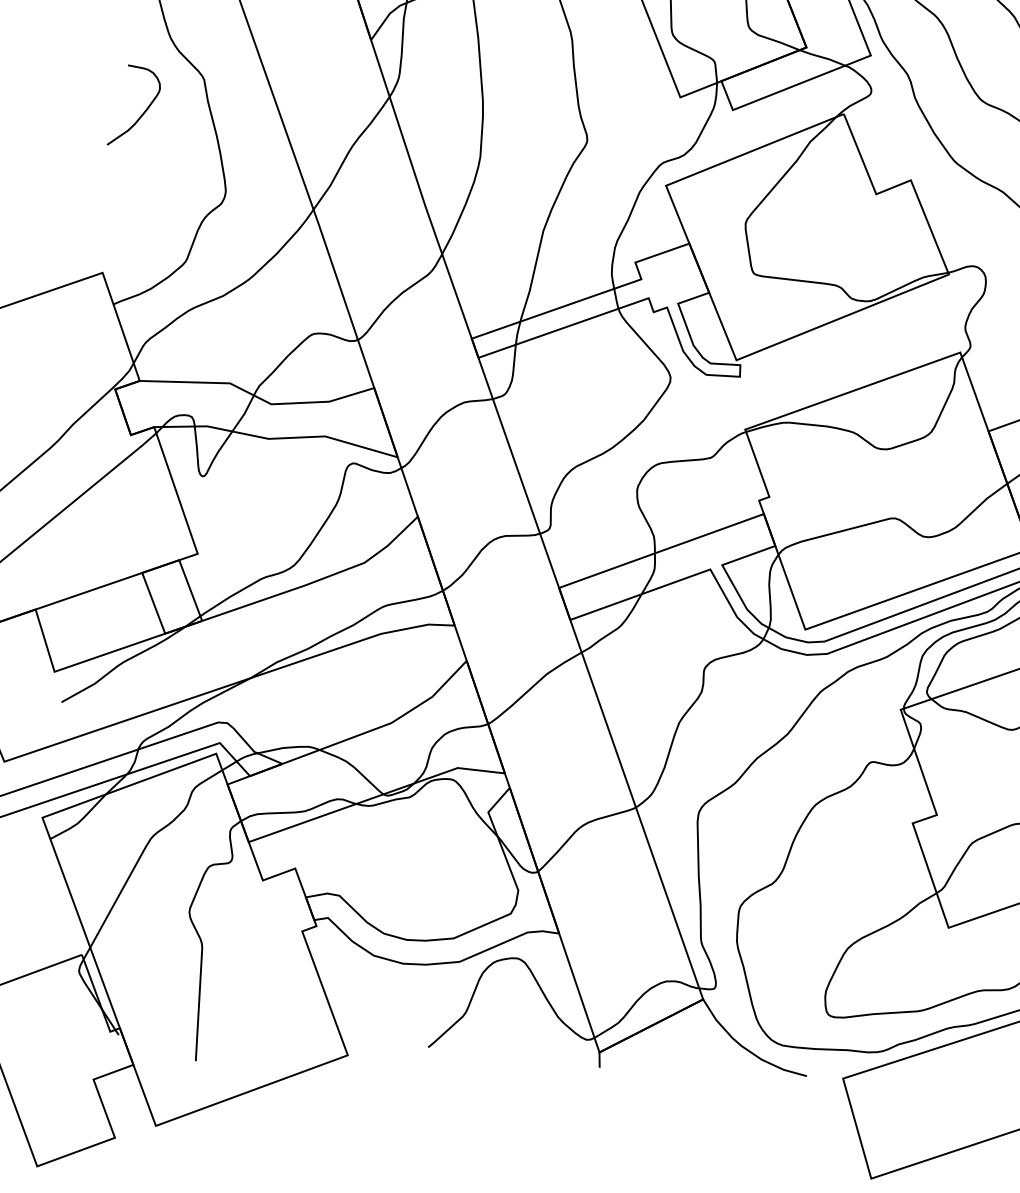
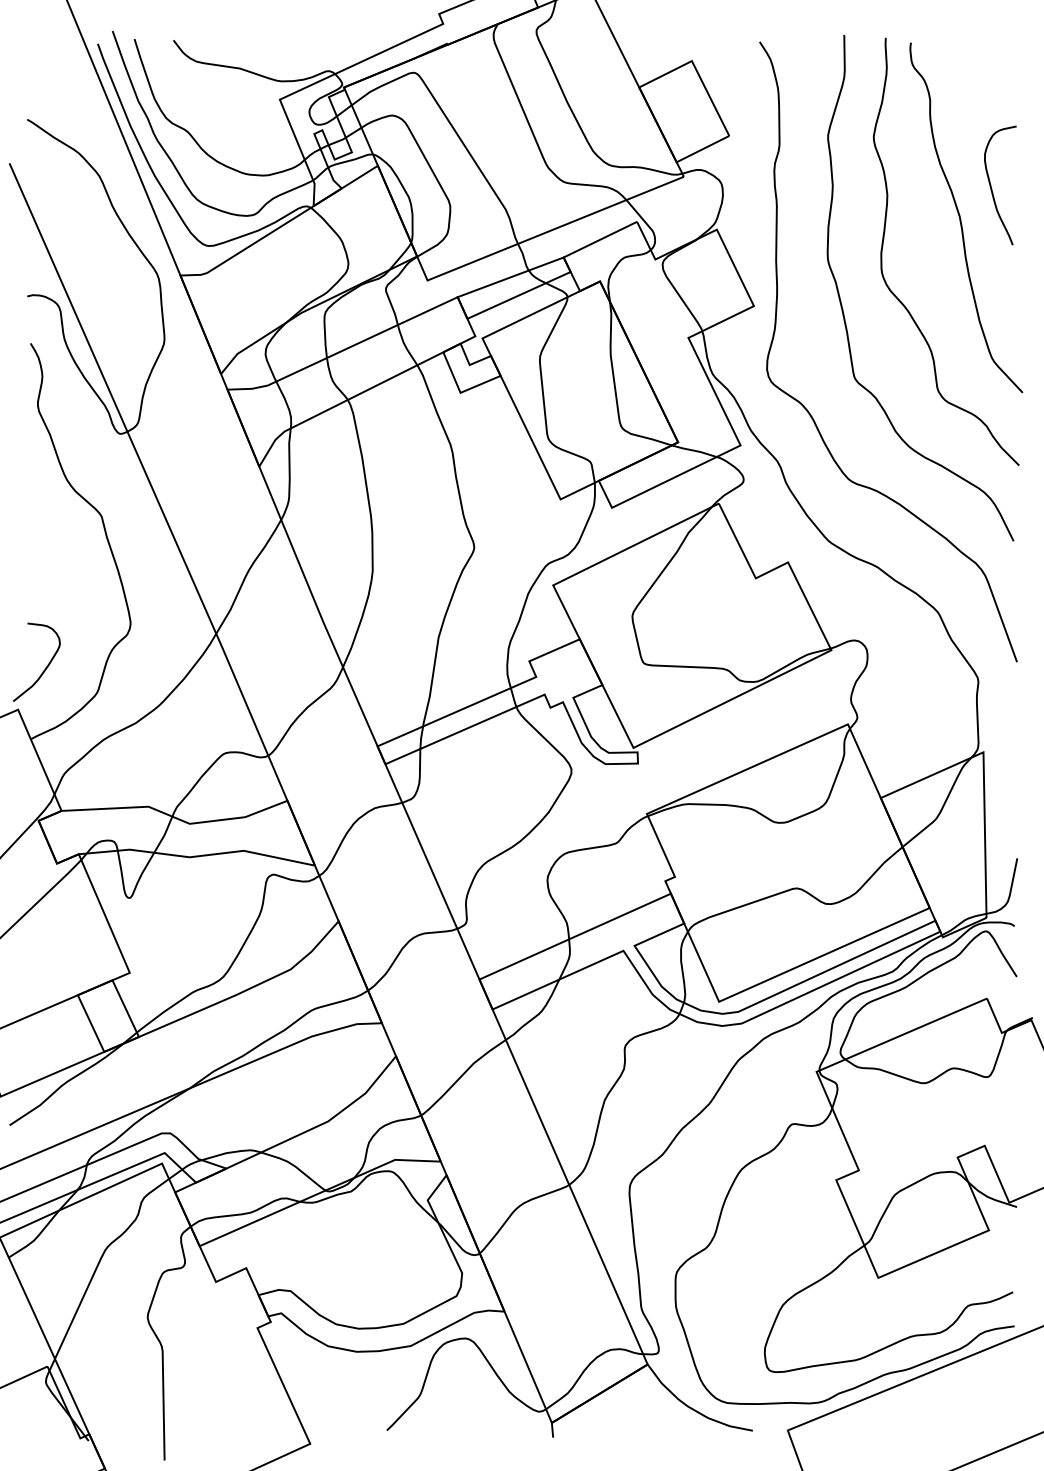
curve: (143, 112) -> (45, 667), moved

